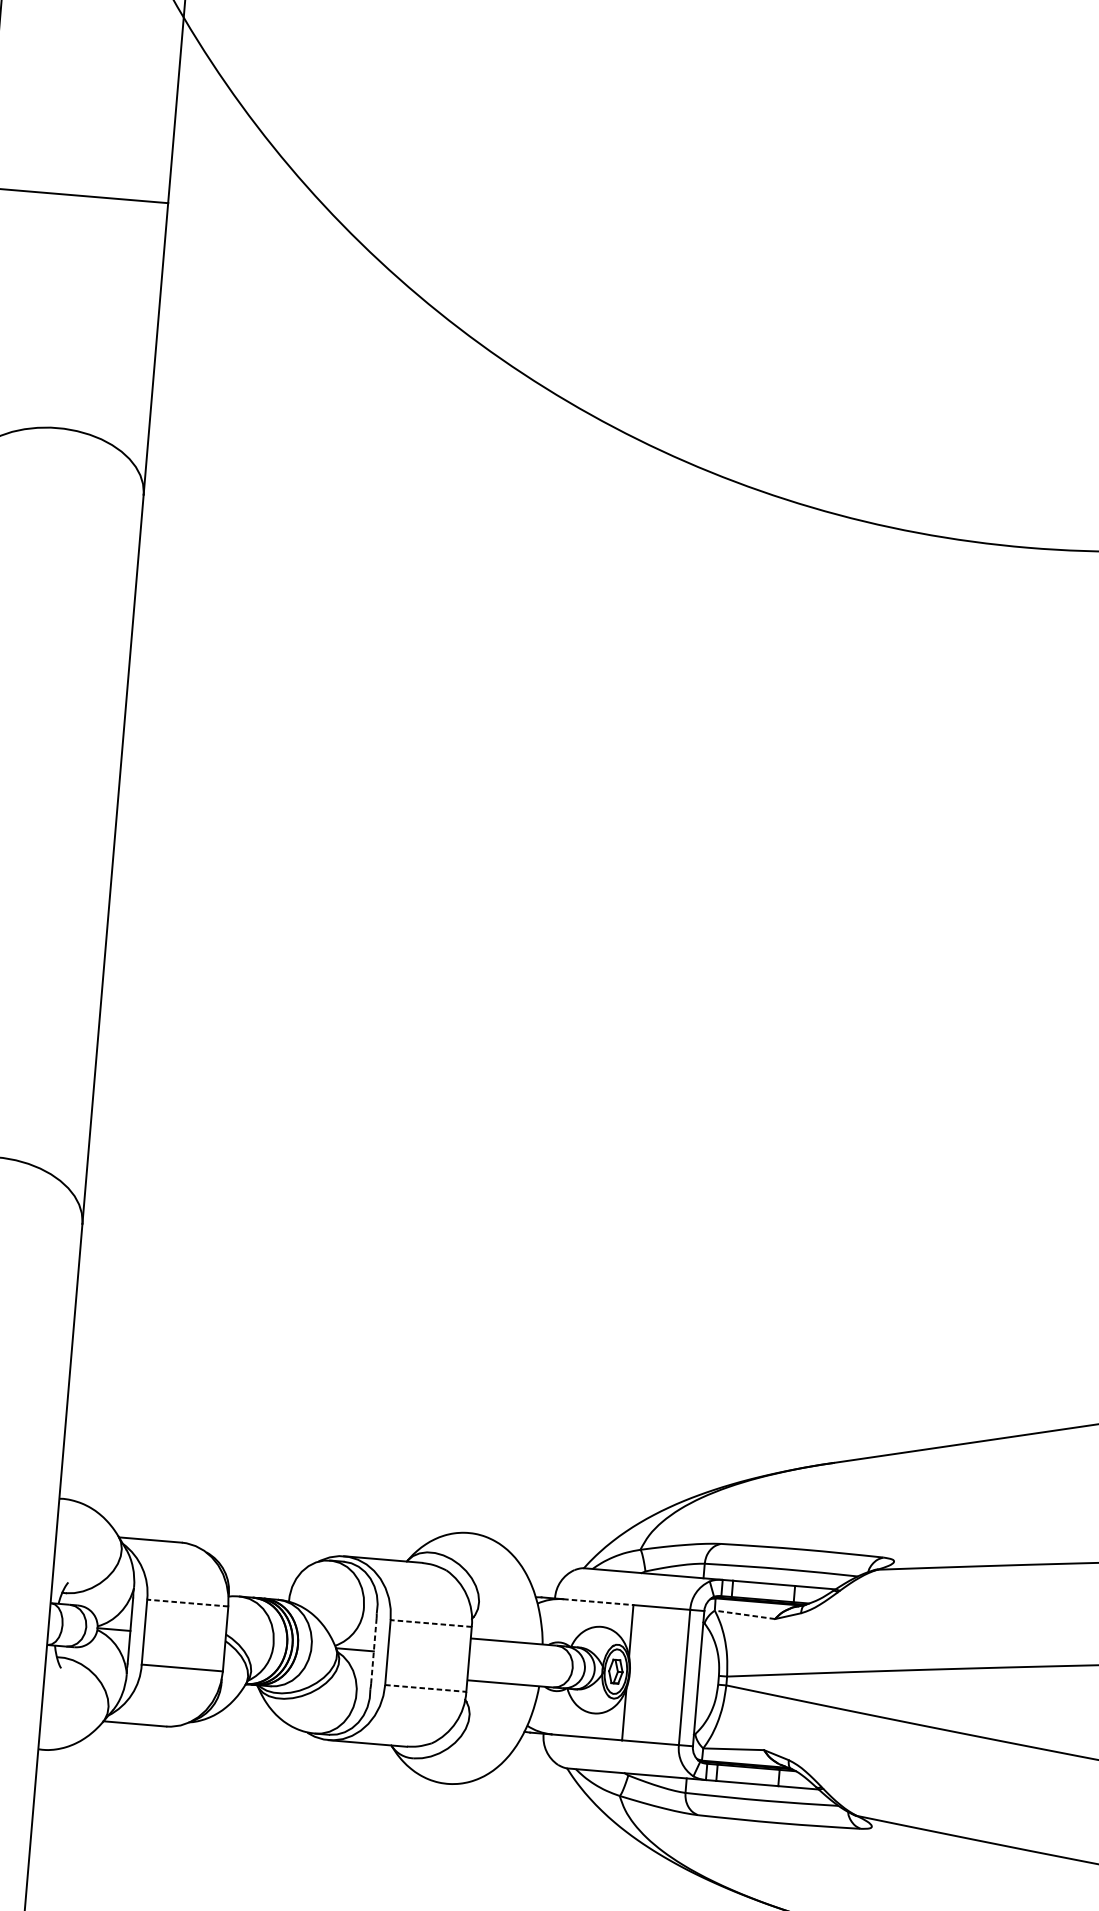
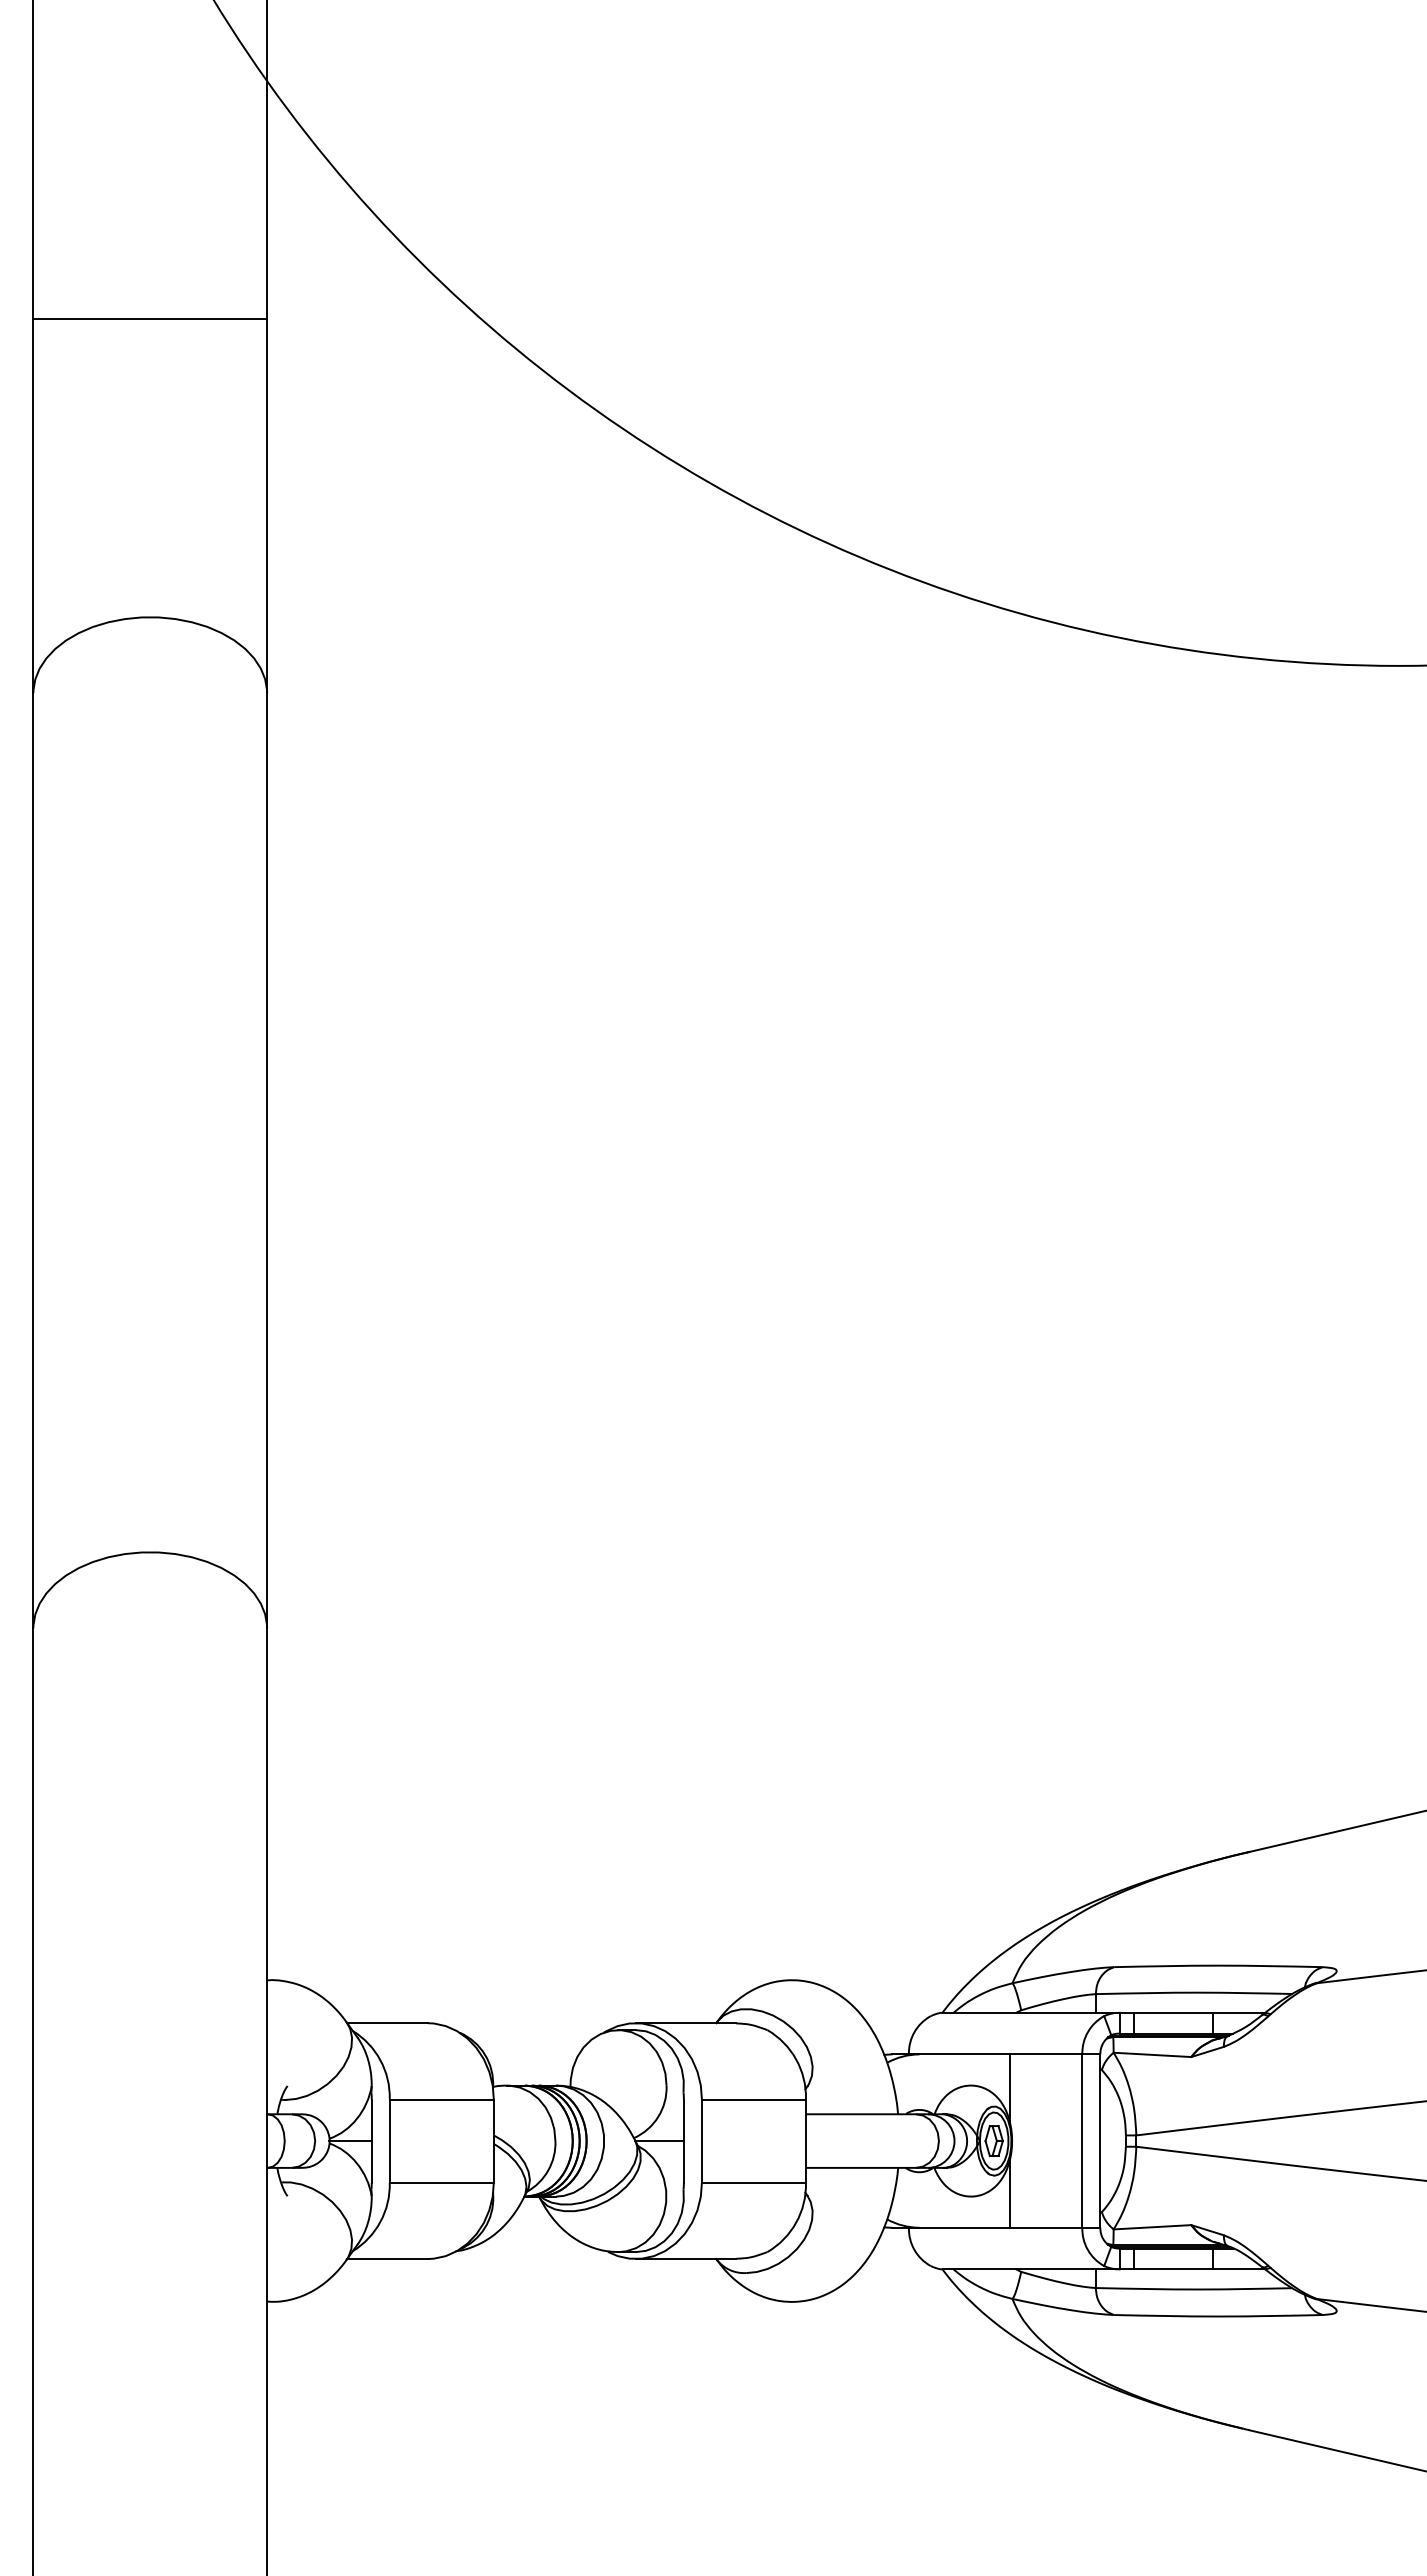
line: (598, 1602) -> (964, 2054), dashed -> solid
line: (187, 1603) -> (441, 2099), dashed -> solid
line: (744, 1614) -> (1152, 2054), dashed -> solid
line: (430, 1623) -> (753, 2099), dashed -> solid
line: (373, 1651) -> (683, 2141), dashed -> solid
line: (426, 1688) -> (754, 2182), dashed -> solid

